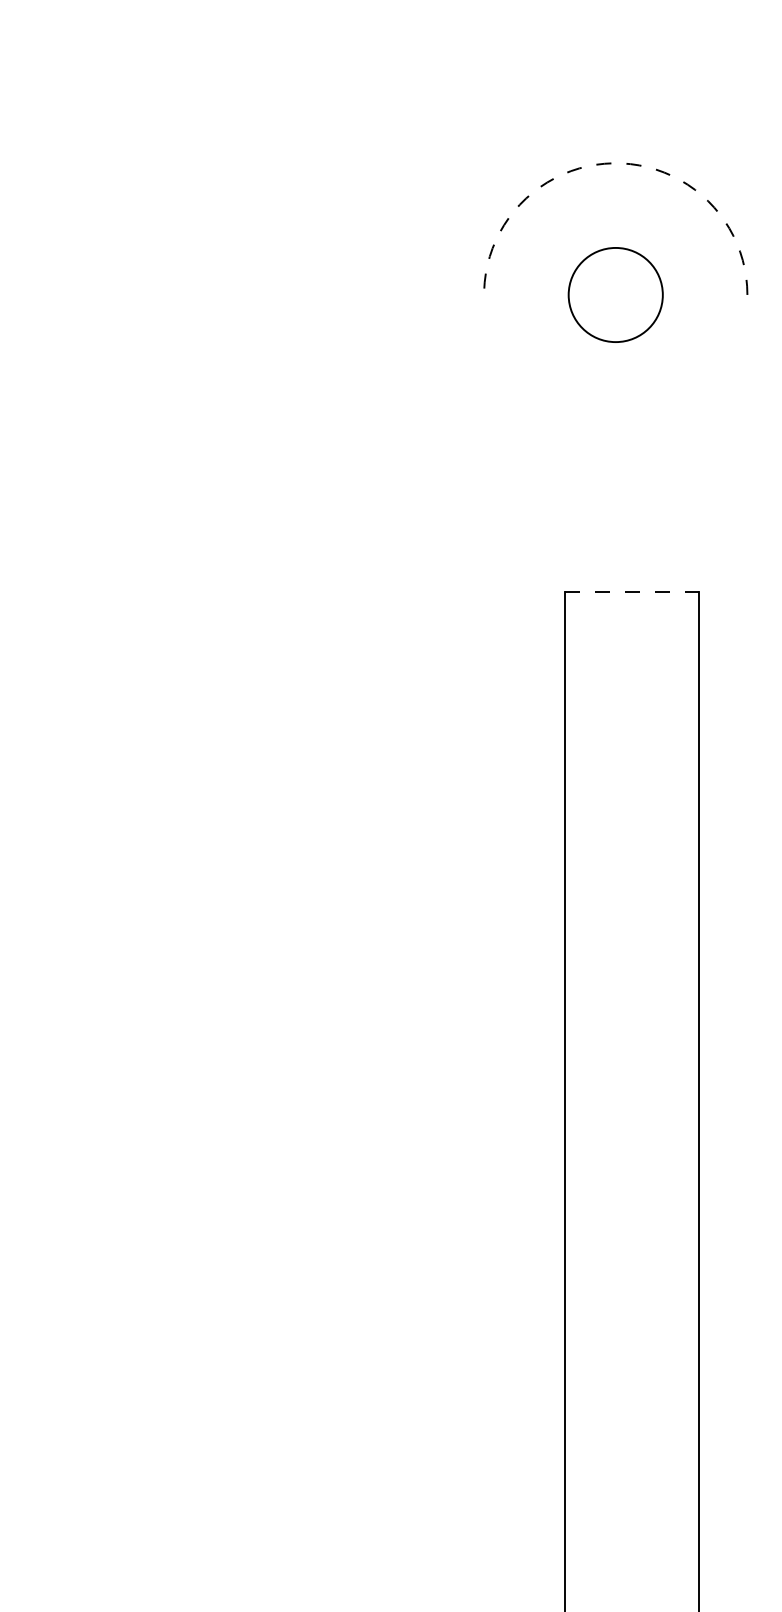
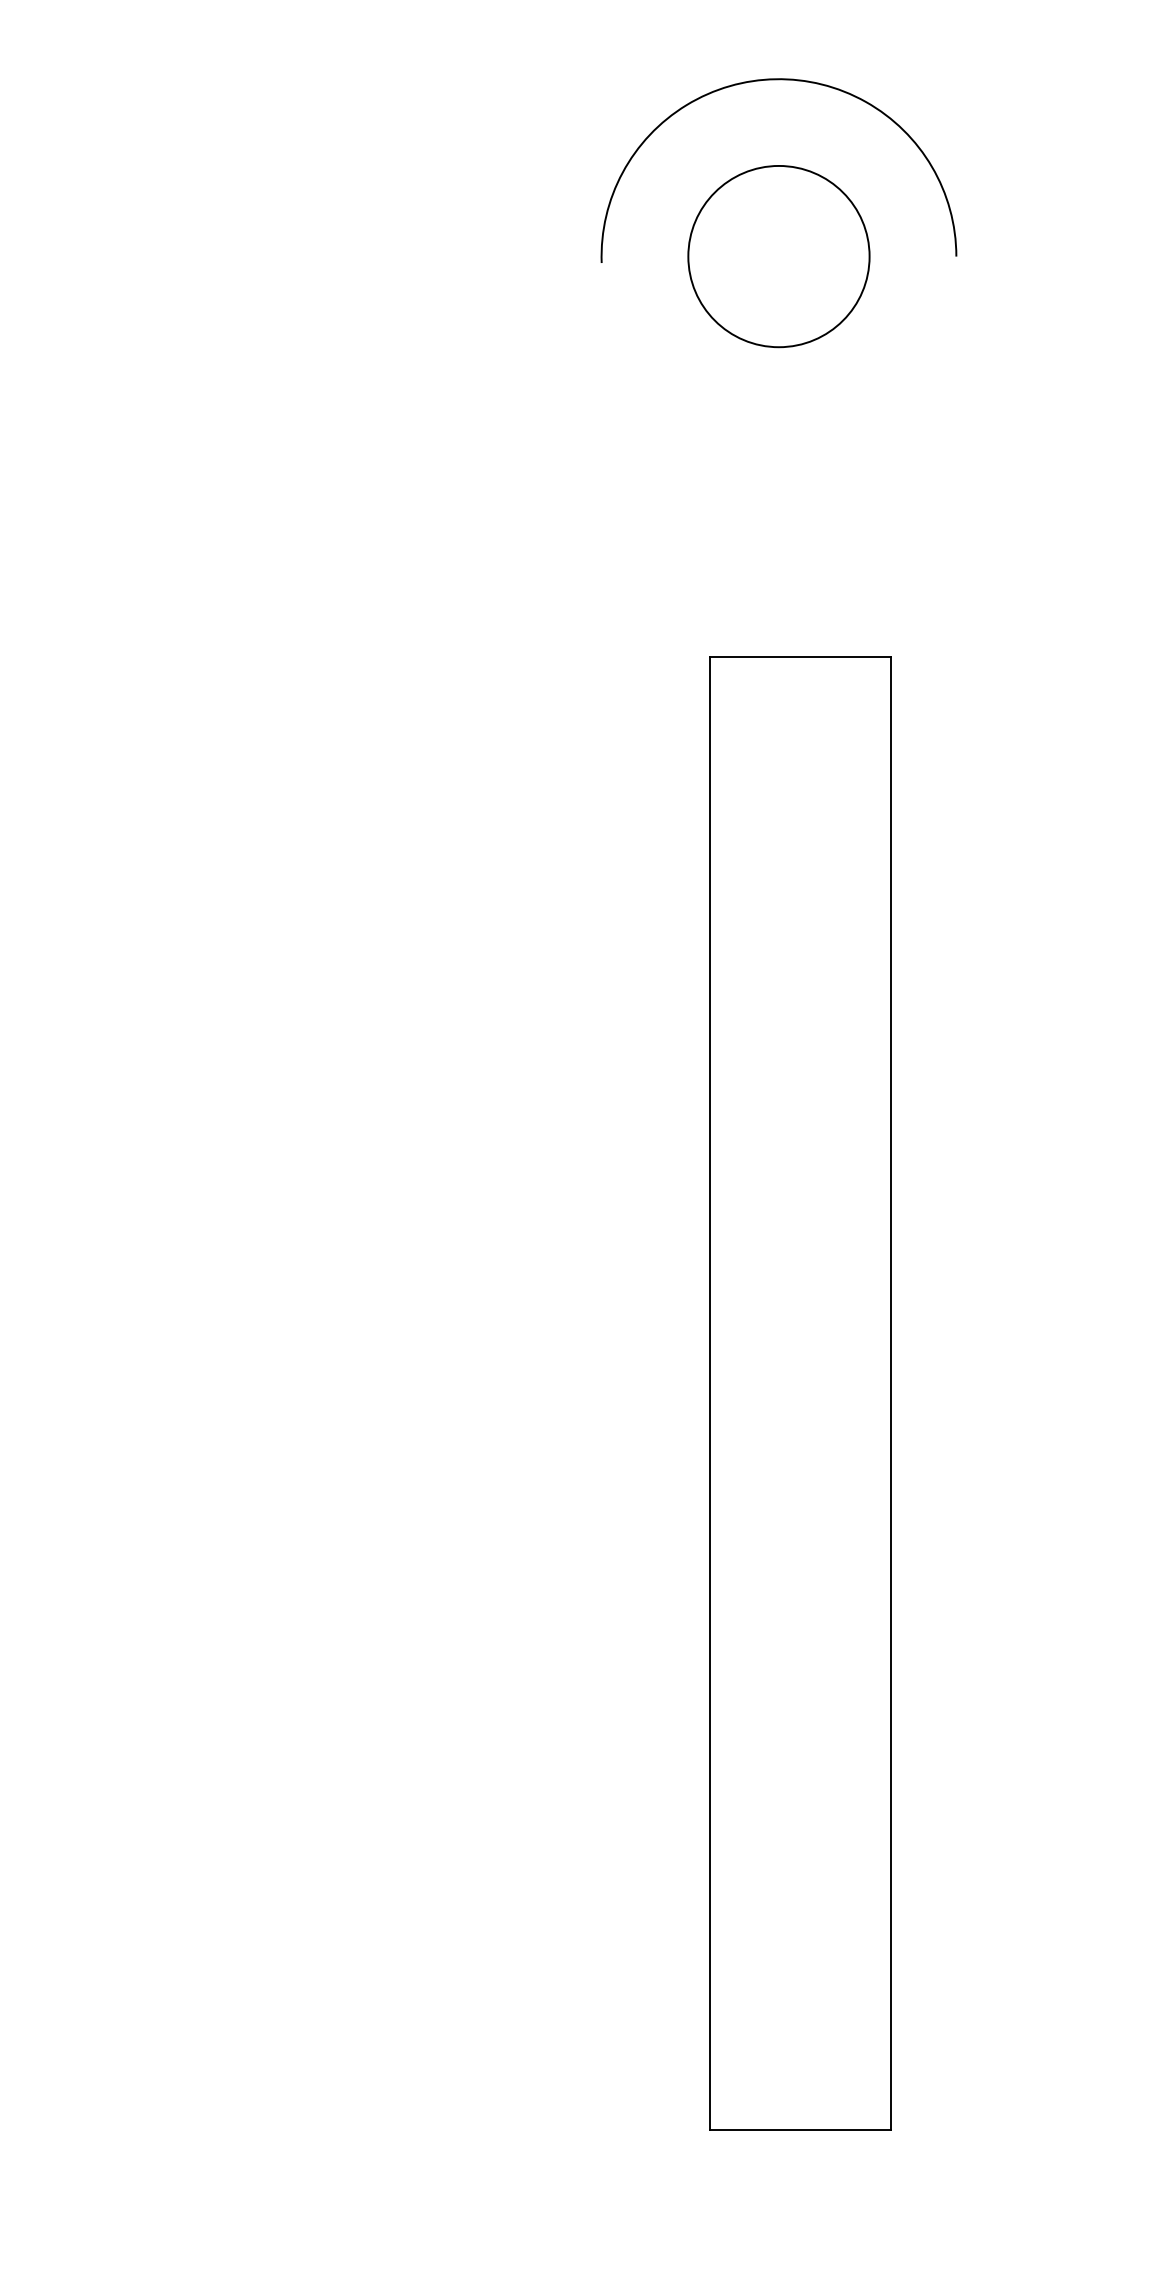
arc: (613, 163) -> (775, 79), dashed -> solid
circle: (615, 294) -> (778, 256), size x1.43
line: (631, 592) -> (800, 657), dashed -> solid

